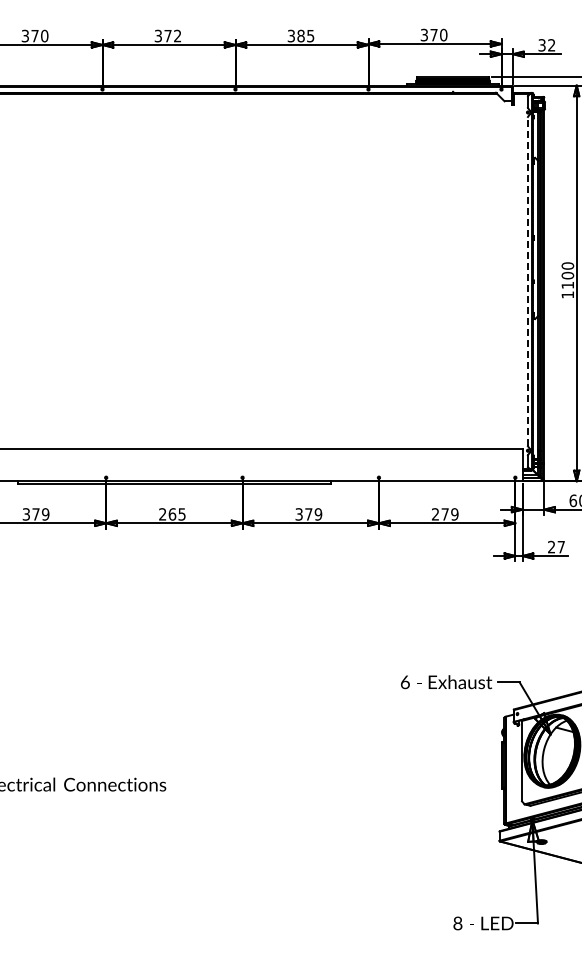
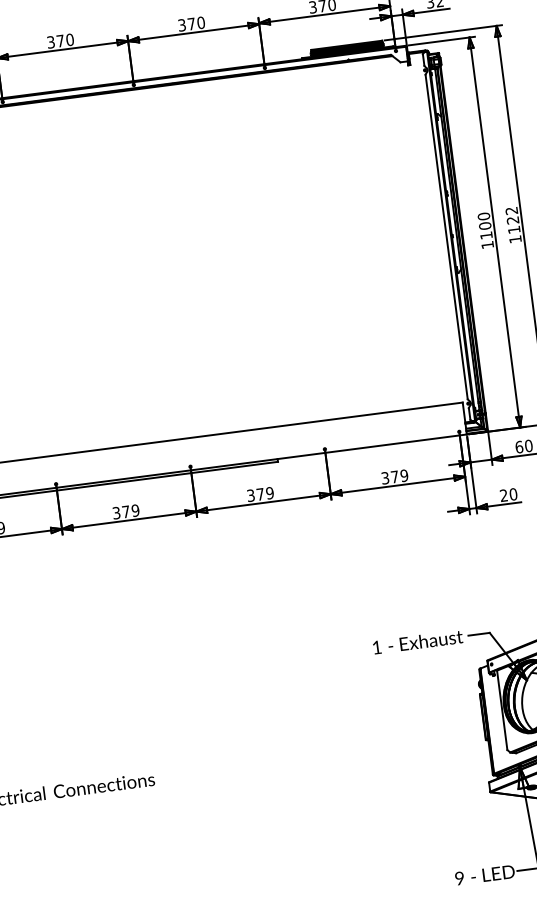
text: (177, 35) -> (69, 39), 372 -> 370
text: (305, 35) -> (195, 22), 385 -> 370
line: (527, 281) -> (446, 236), dashed -> solid
text: (172, 514) -> (126, 511), 265 -> 379
text: (435, 514) -> (385, 478), 279 -> 379
text: (561, 546) -> (513, 493), 27 -> 20
text: (405, 682) -> (377, 647), 6 -> 1
text: (457, 924) -> (459, 879), 8 -> 9

